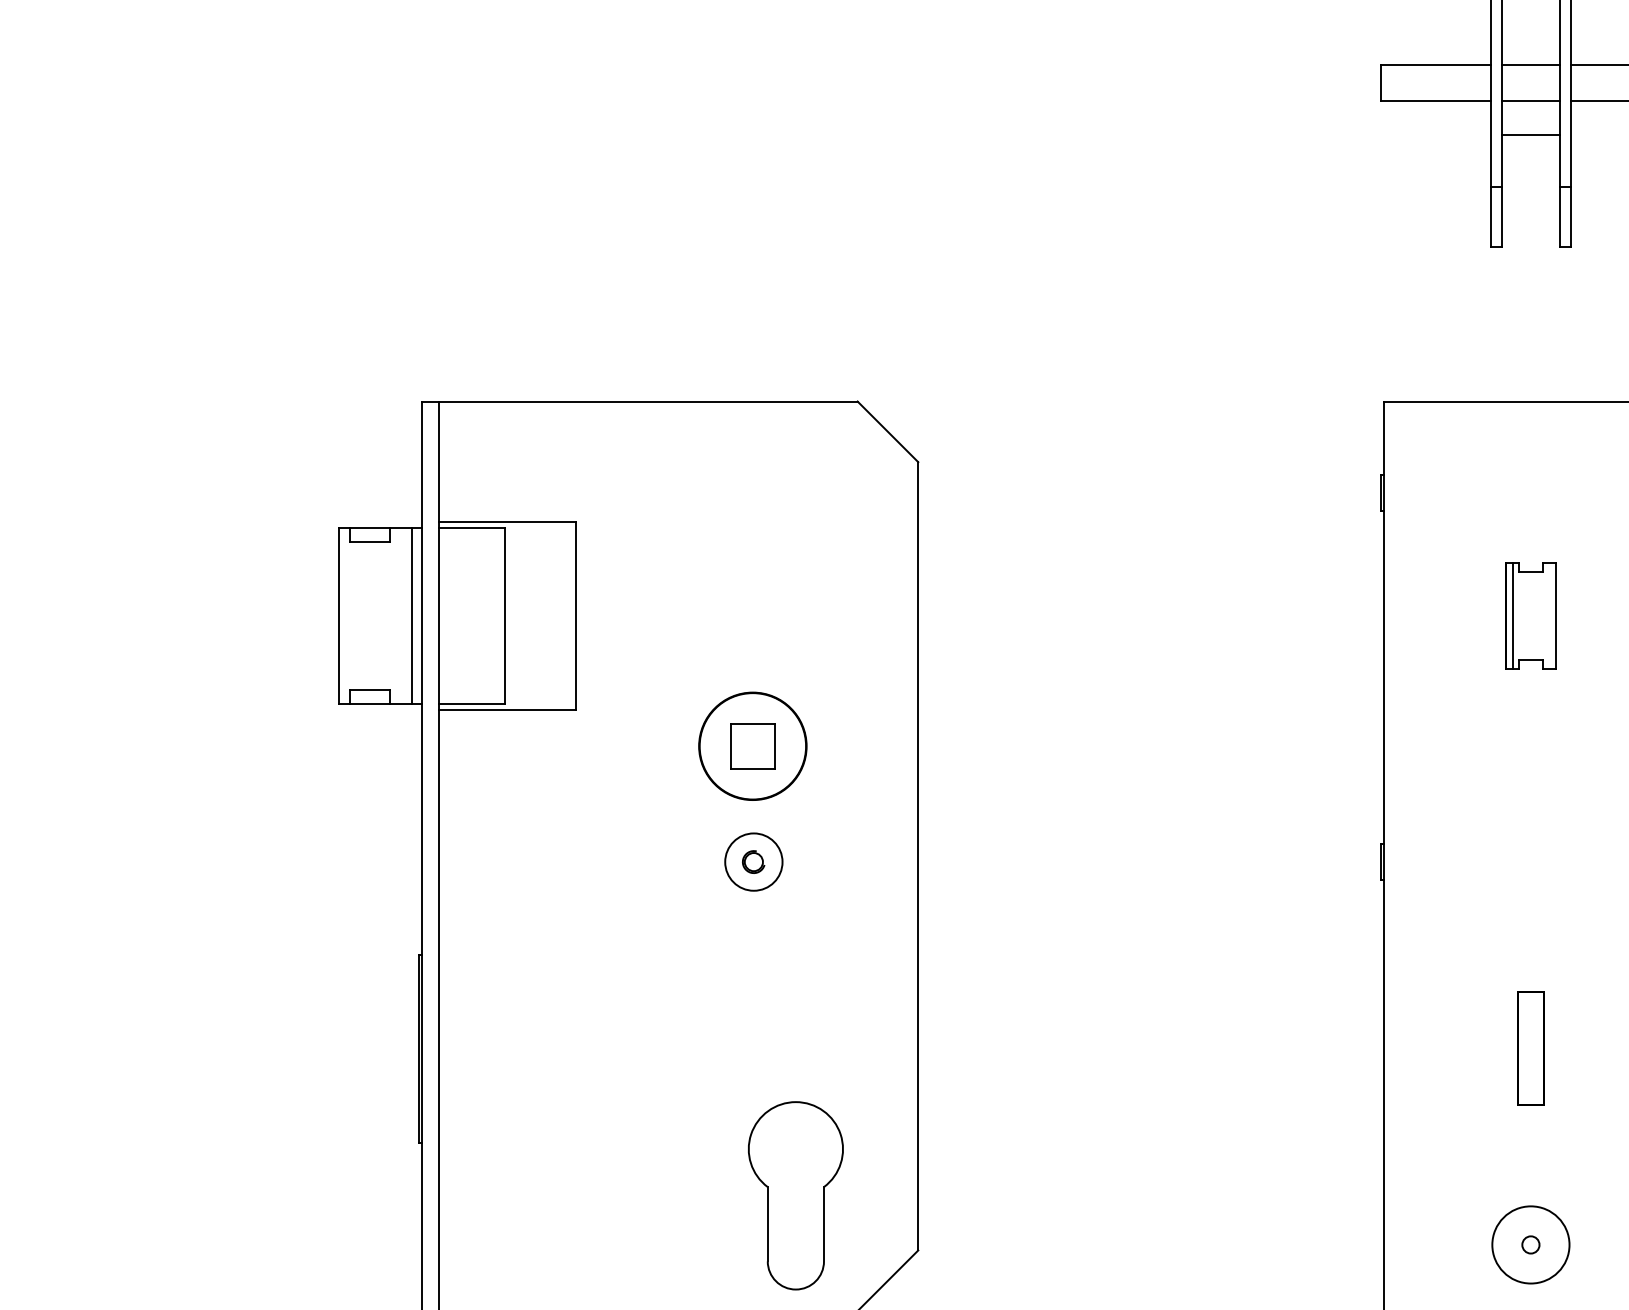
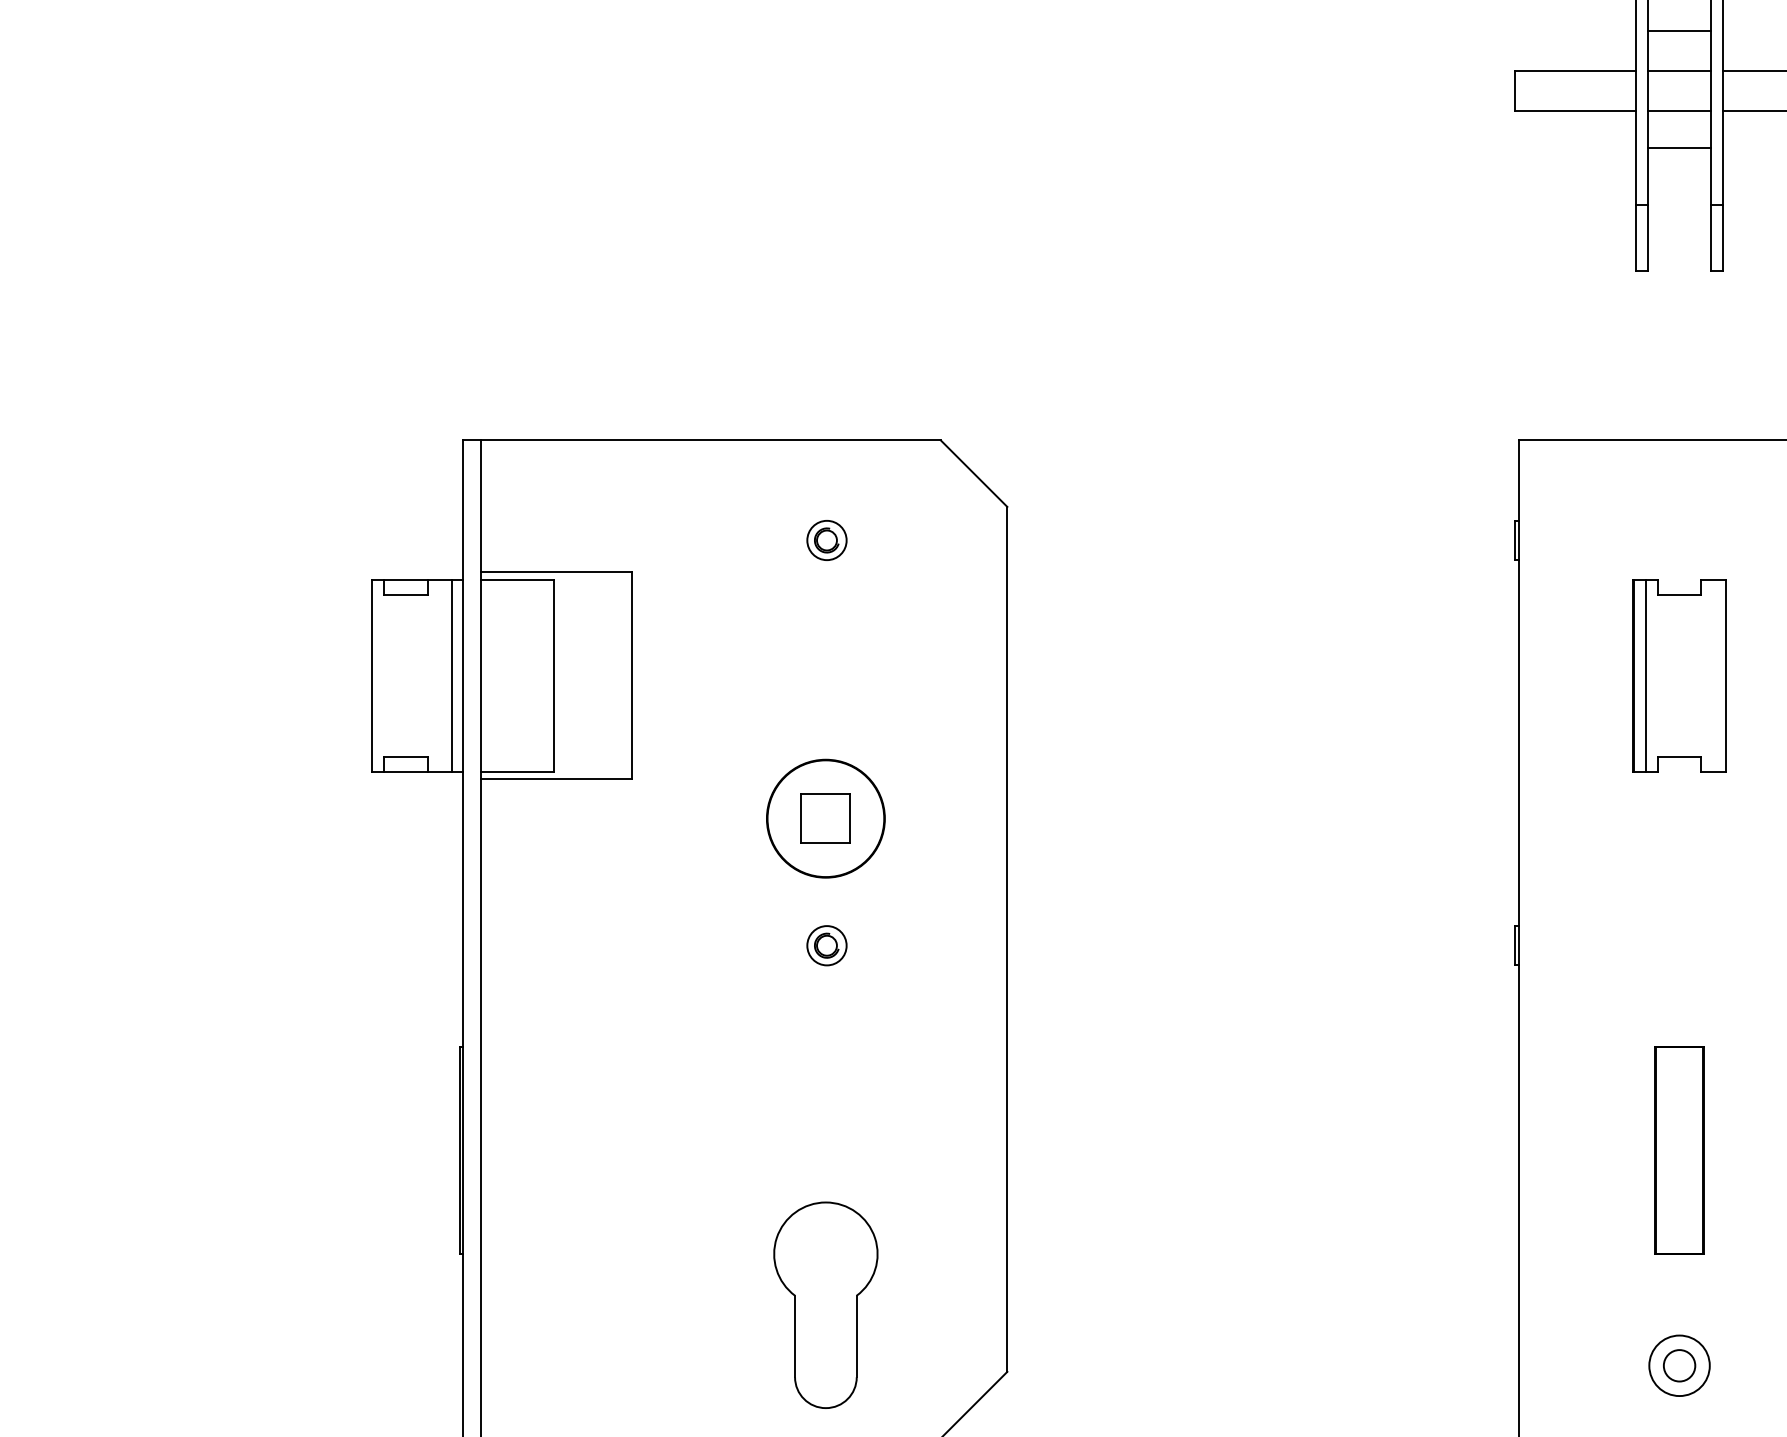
line: (1530, 28) -> (1679, 31), added
part: (753, 492) -> (826, 540), added
part: (1530, 615) -> (1679, 675), size x1.67
circle: (753, 862) -> (826, 946), size x0.62
part: (1530, 1048) -> (1679, 1150), size x1.67
part: (795, 1195) -> (825, 1304), moved
circle: (1530, 1244) -> (1679, 1365), size x0.71
circle: (1530, 1244) -> (1679, 1365), size x1.67

